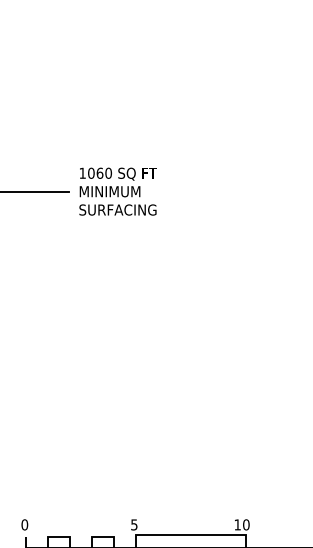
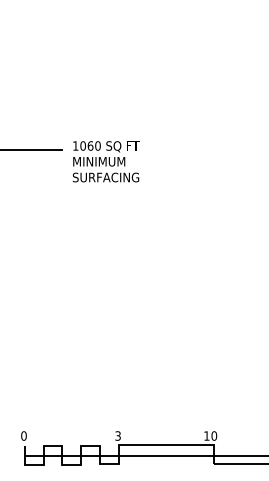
text: (117, 191) -> (105, 161), moved
text: (133, 524) -> (117, 435), 5 -> 3

